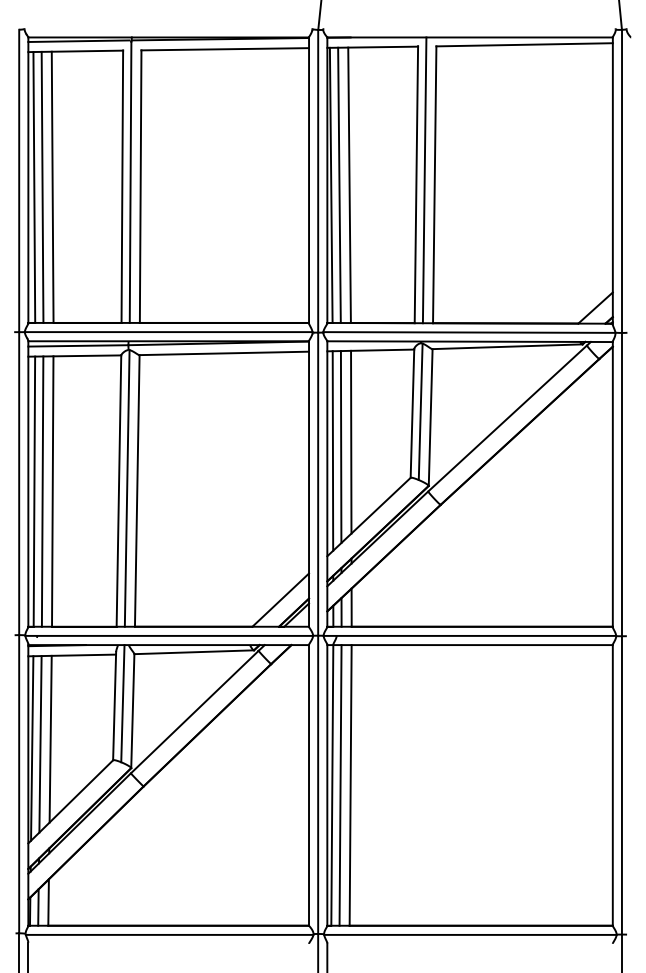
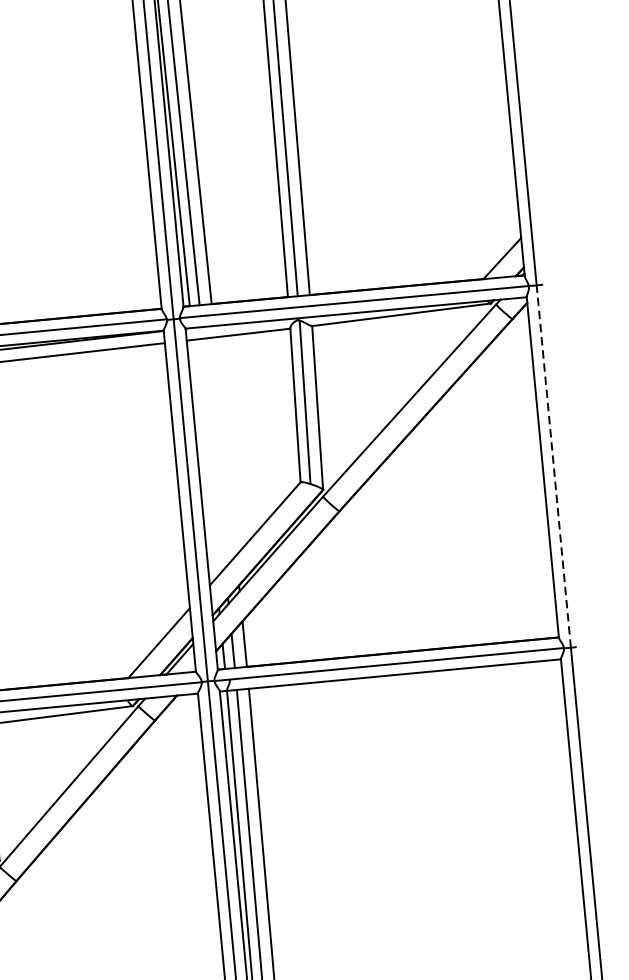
line: (351, 441) -> (225, 445), removed
line: (340, 447) -> (213, 454), removed
line: (332, 450) -> (204, 458), removed
line: (621, 484) -> (553, 466), solid -> dashed

